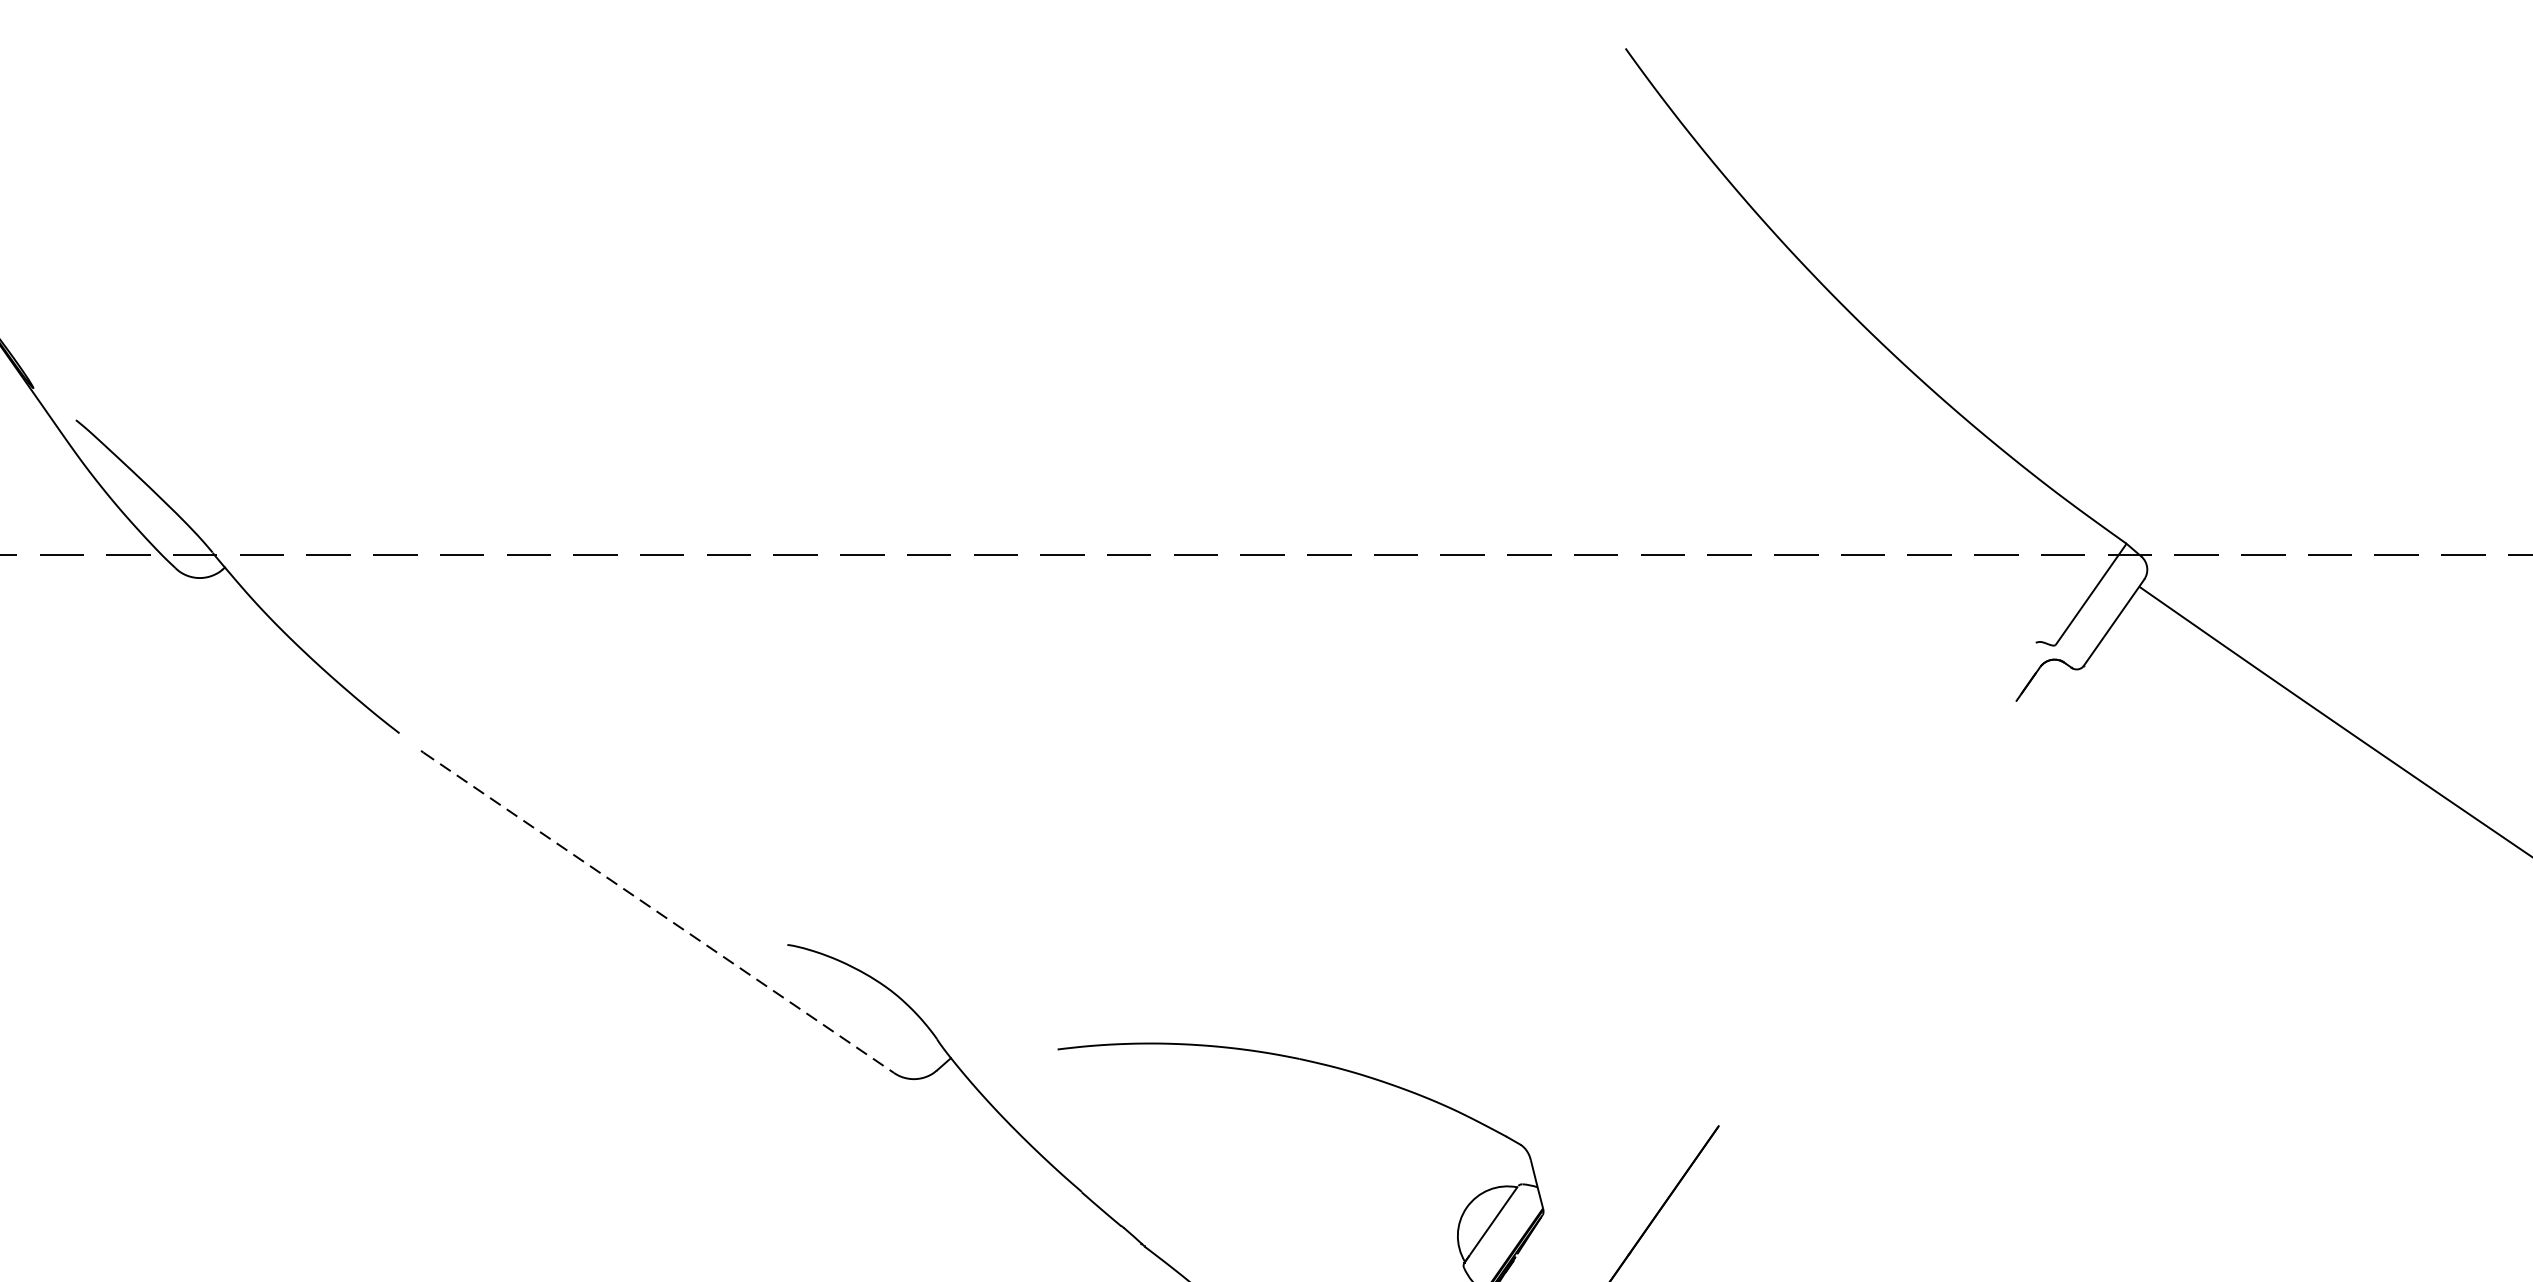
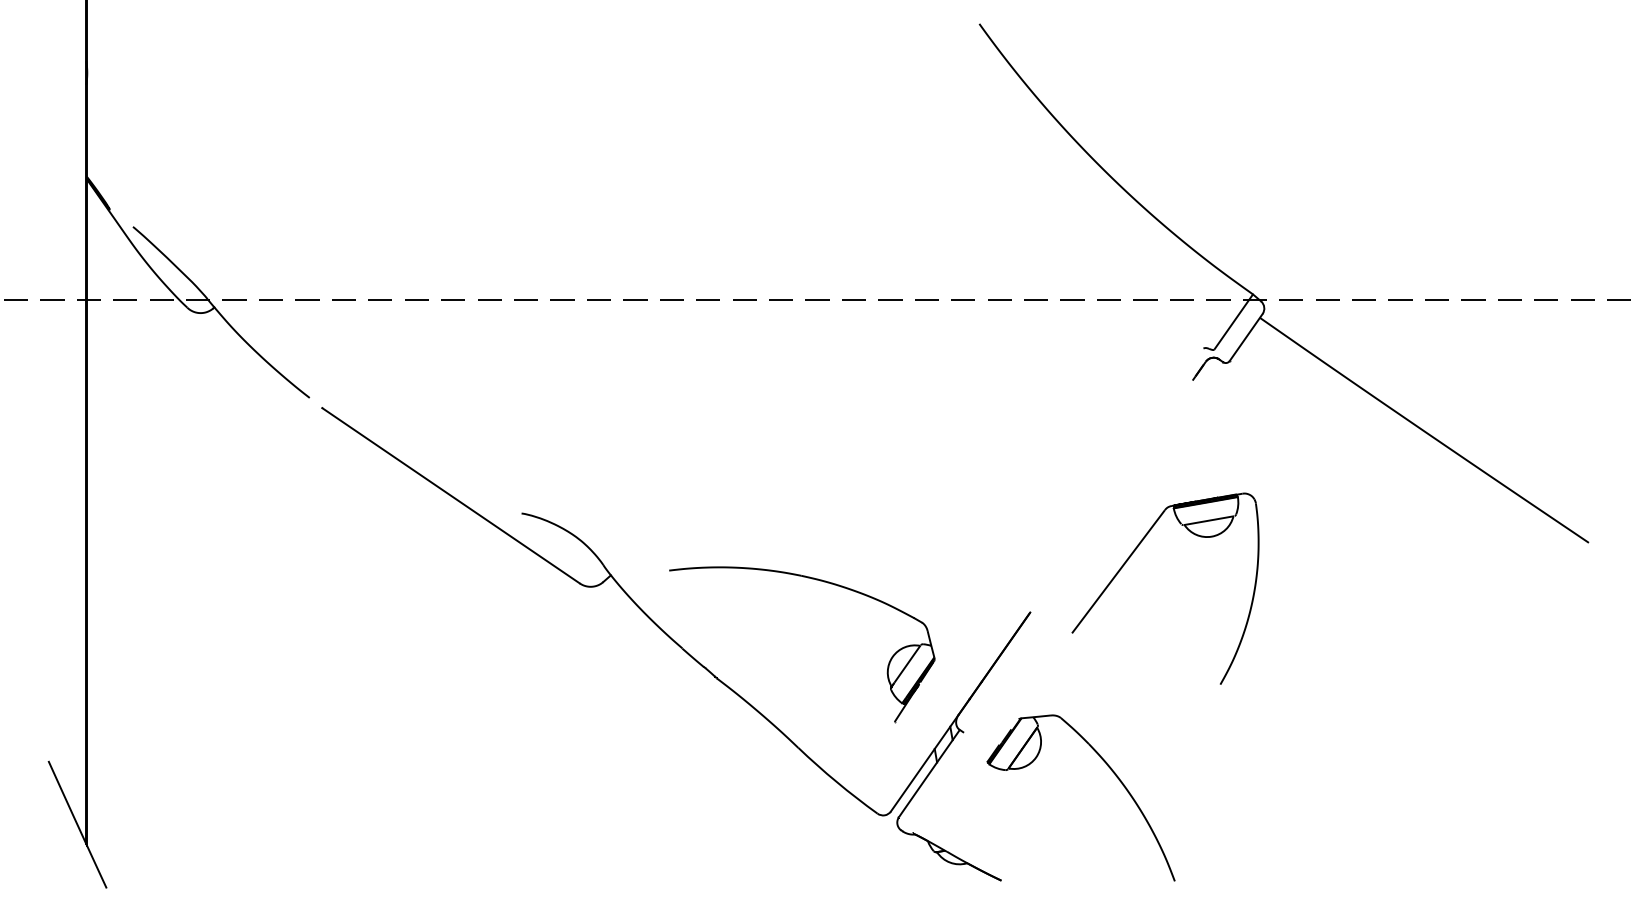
line: (659, 913) -> (451, 496), dashed -> solid
part: (1898, 1030) -> (1128, 560), added

